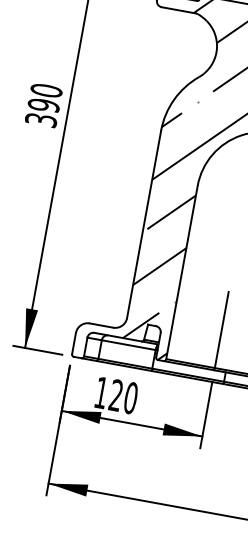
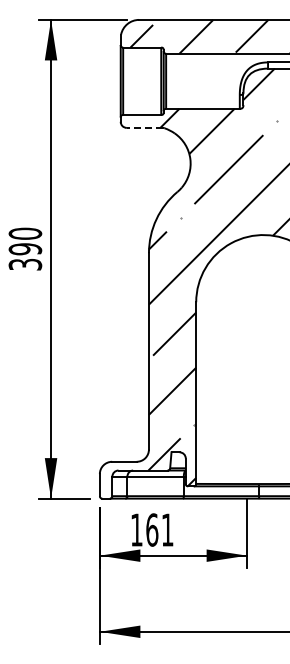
line: (178, 9) -> (144, 127), solid -> dashed
line: (221, 331) -> (247, 445), removed
text: (123, 396) -> (159, 529), 120 -> 161

